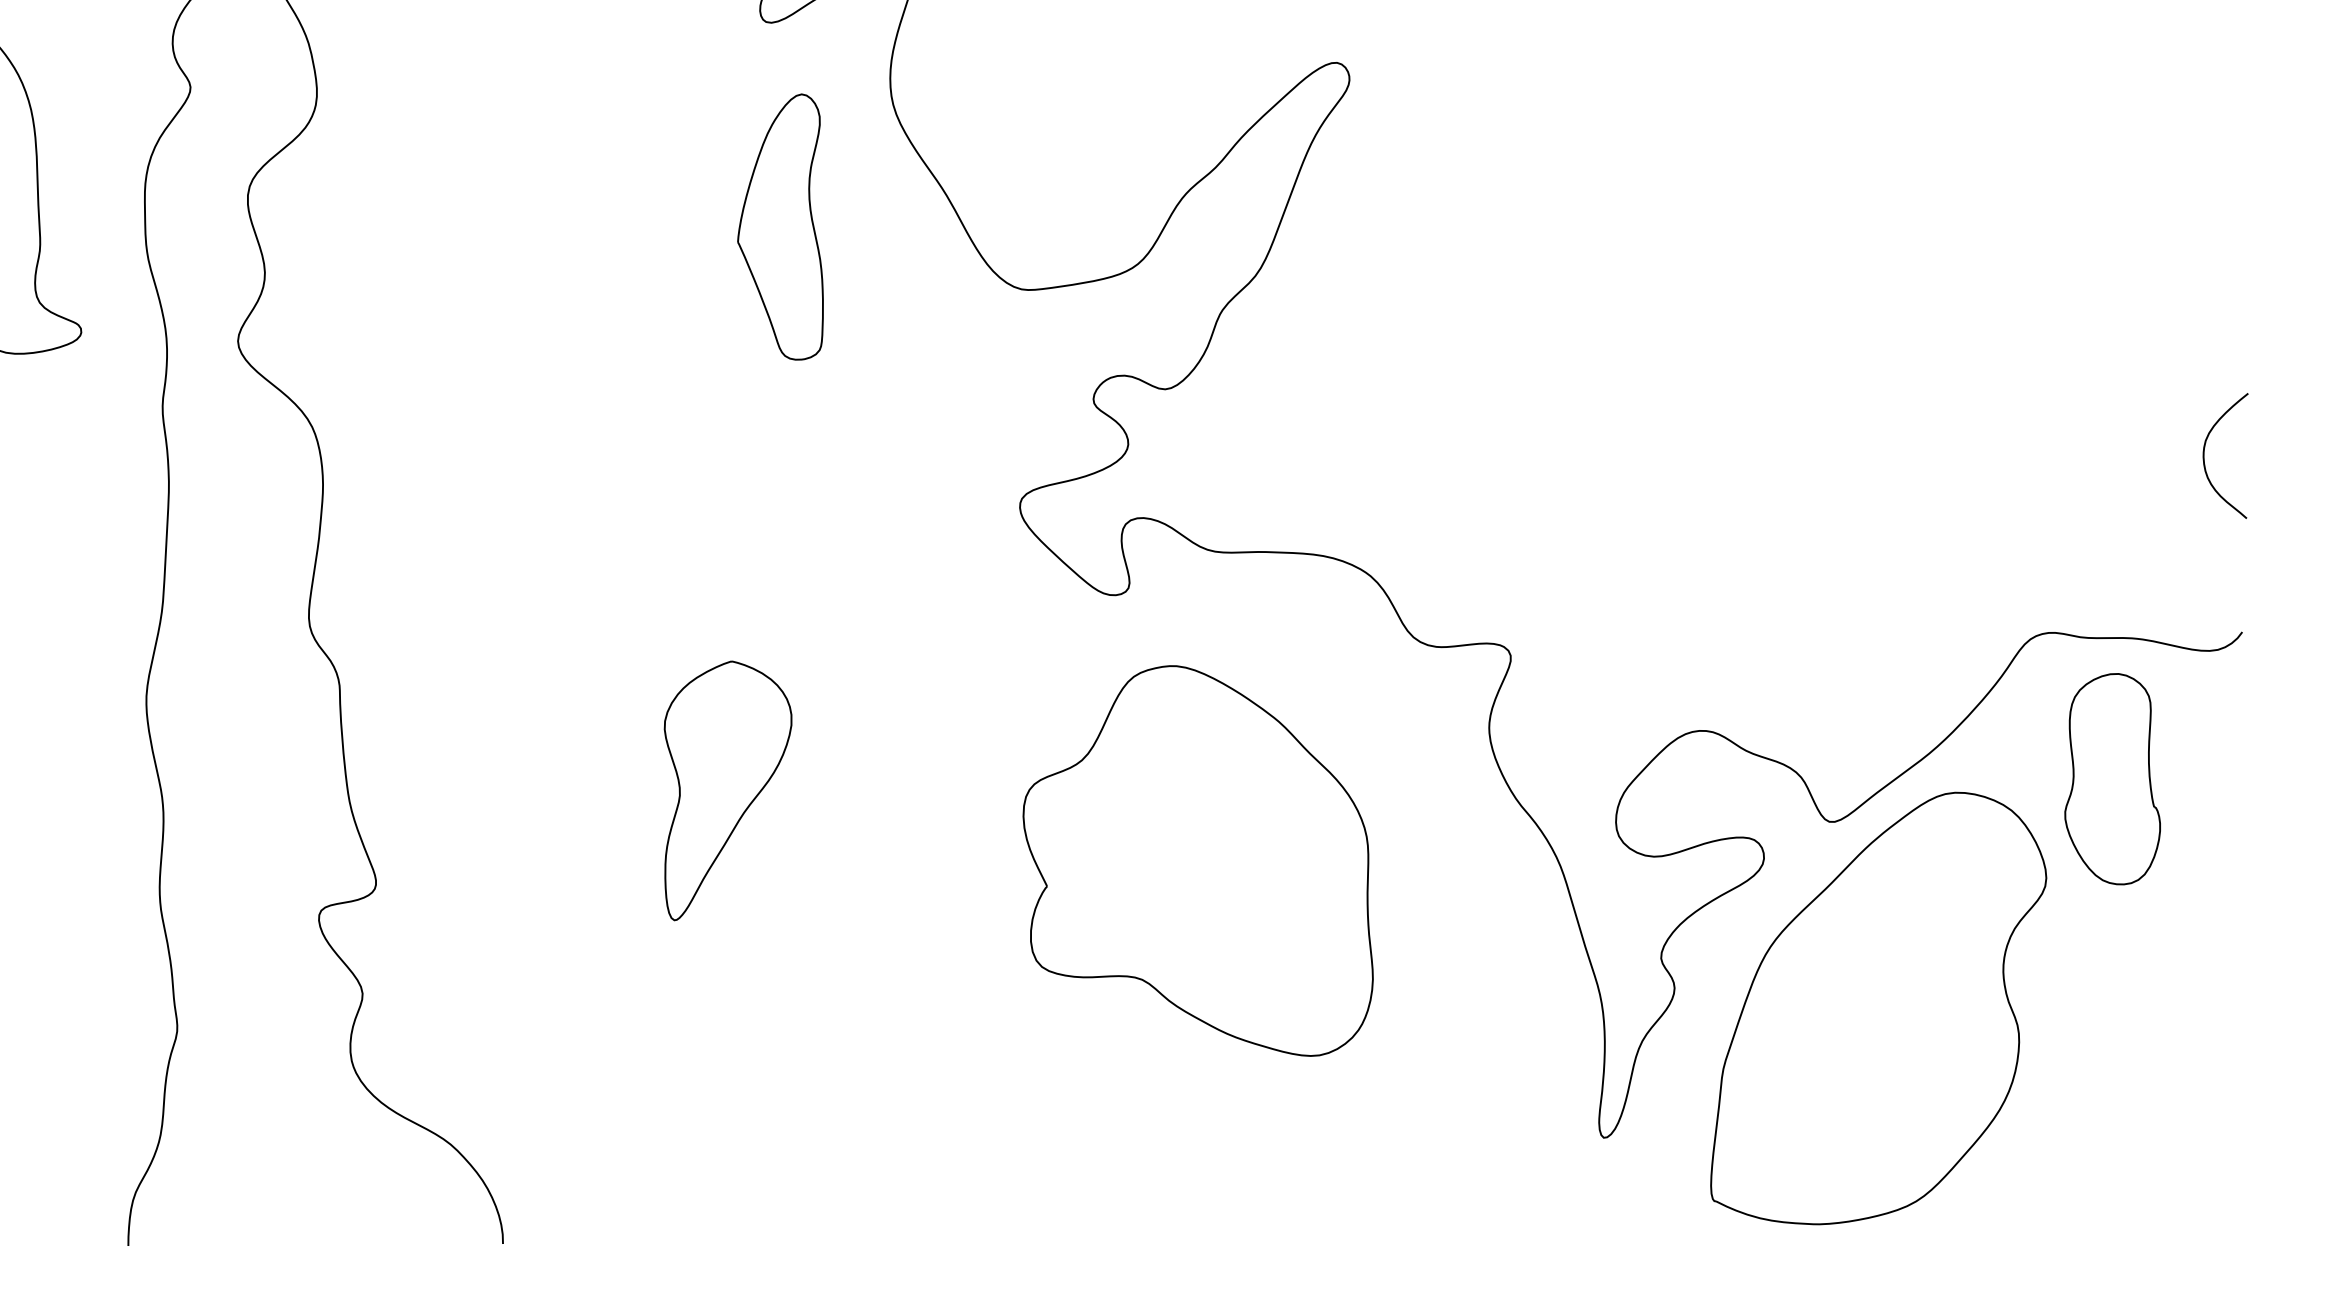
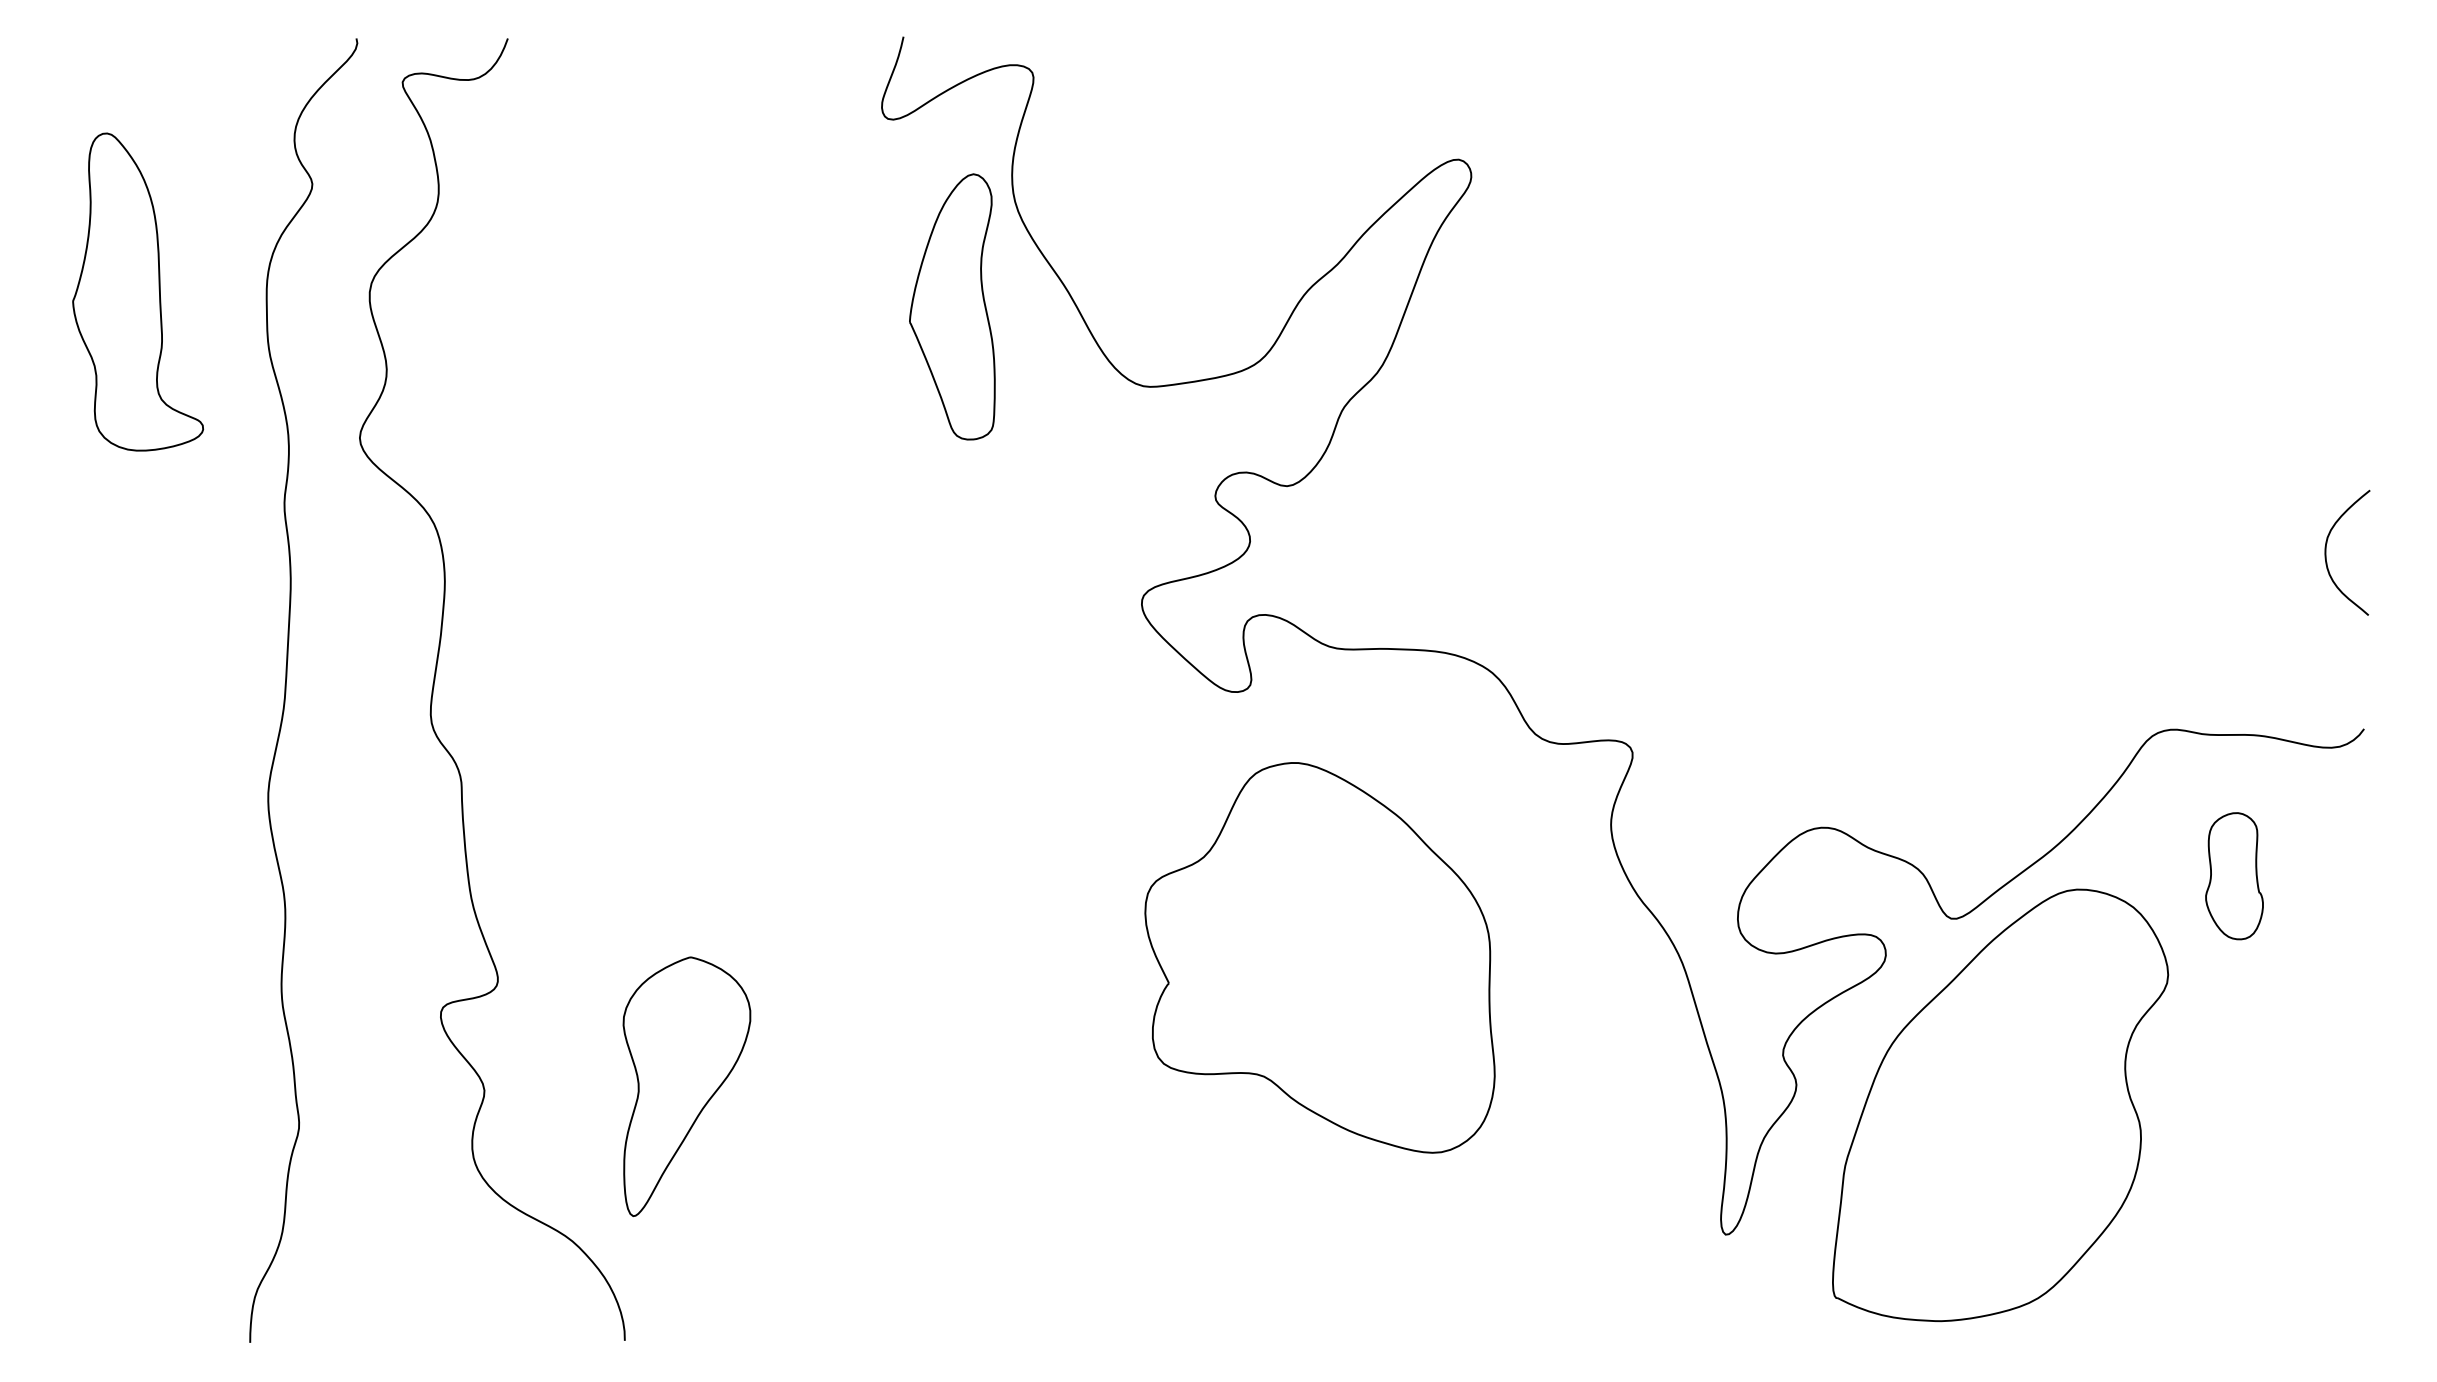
part: (780, 226) -> (952, 306), moved
part: (2112, 779) -> (2234, 876), size x0.6
part: (727, 790) -> (686, 1086), moved

